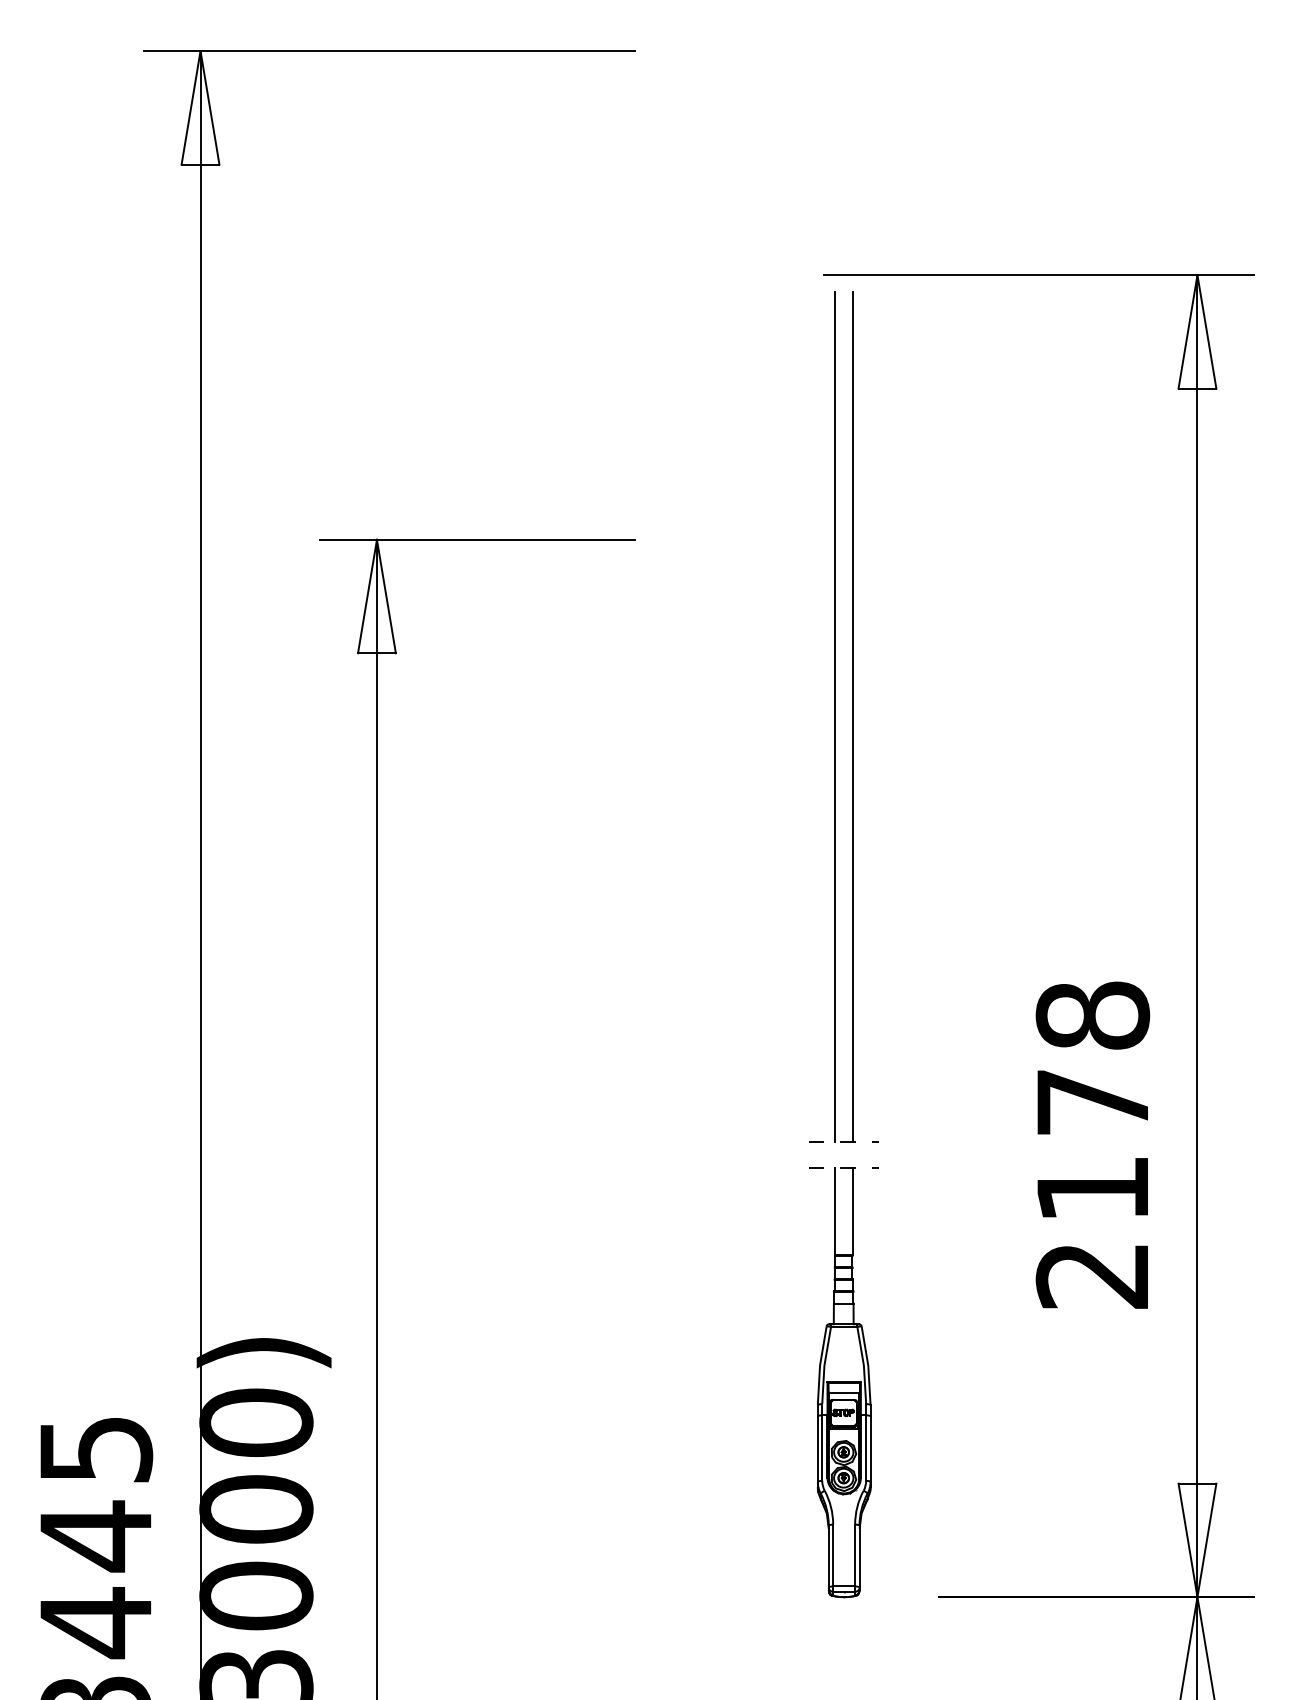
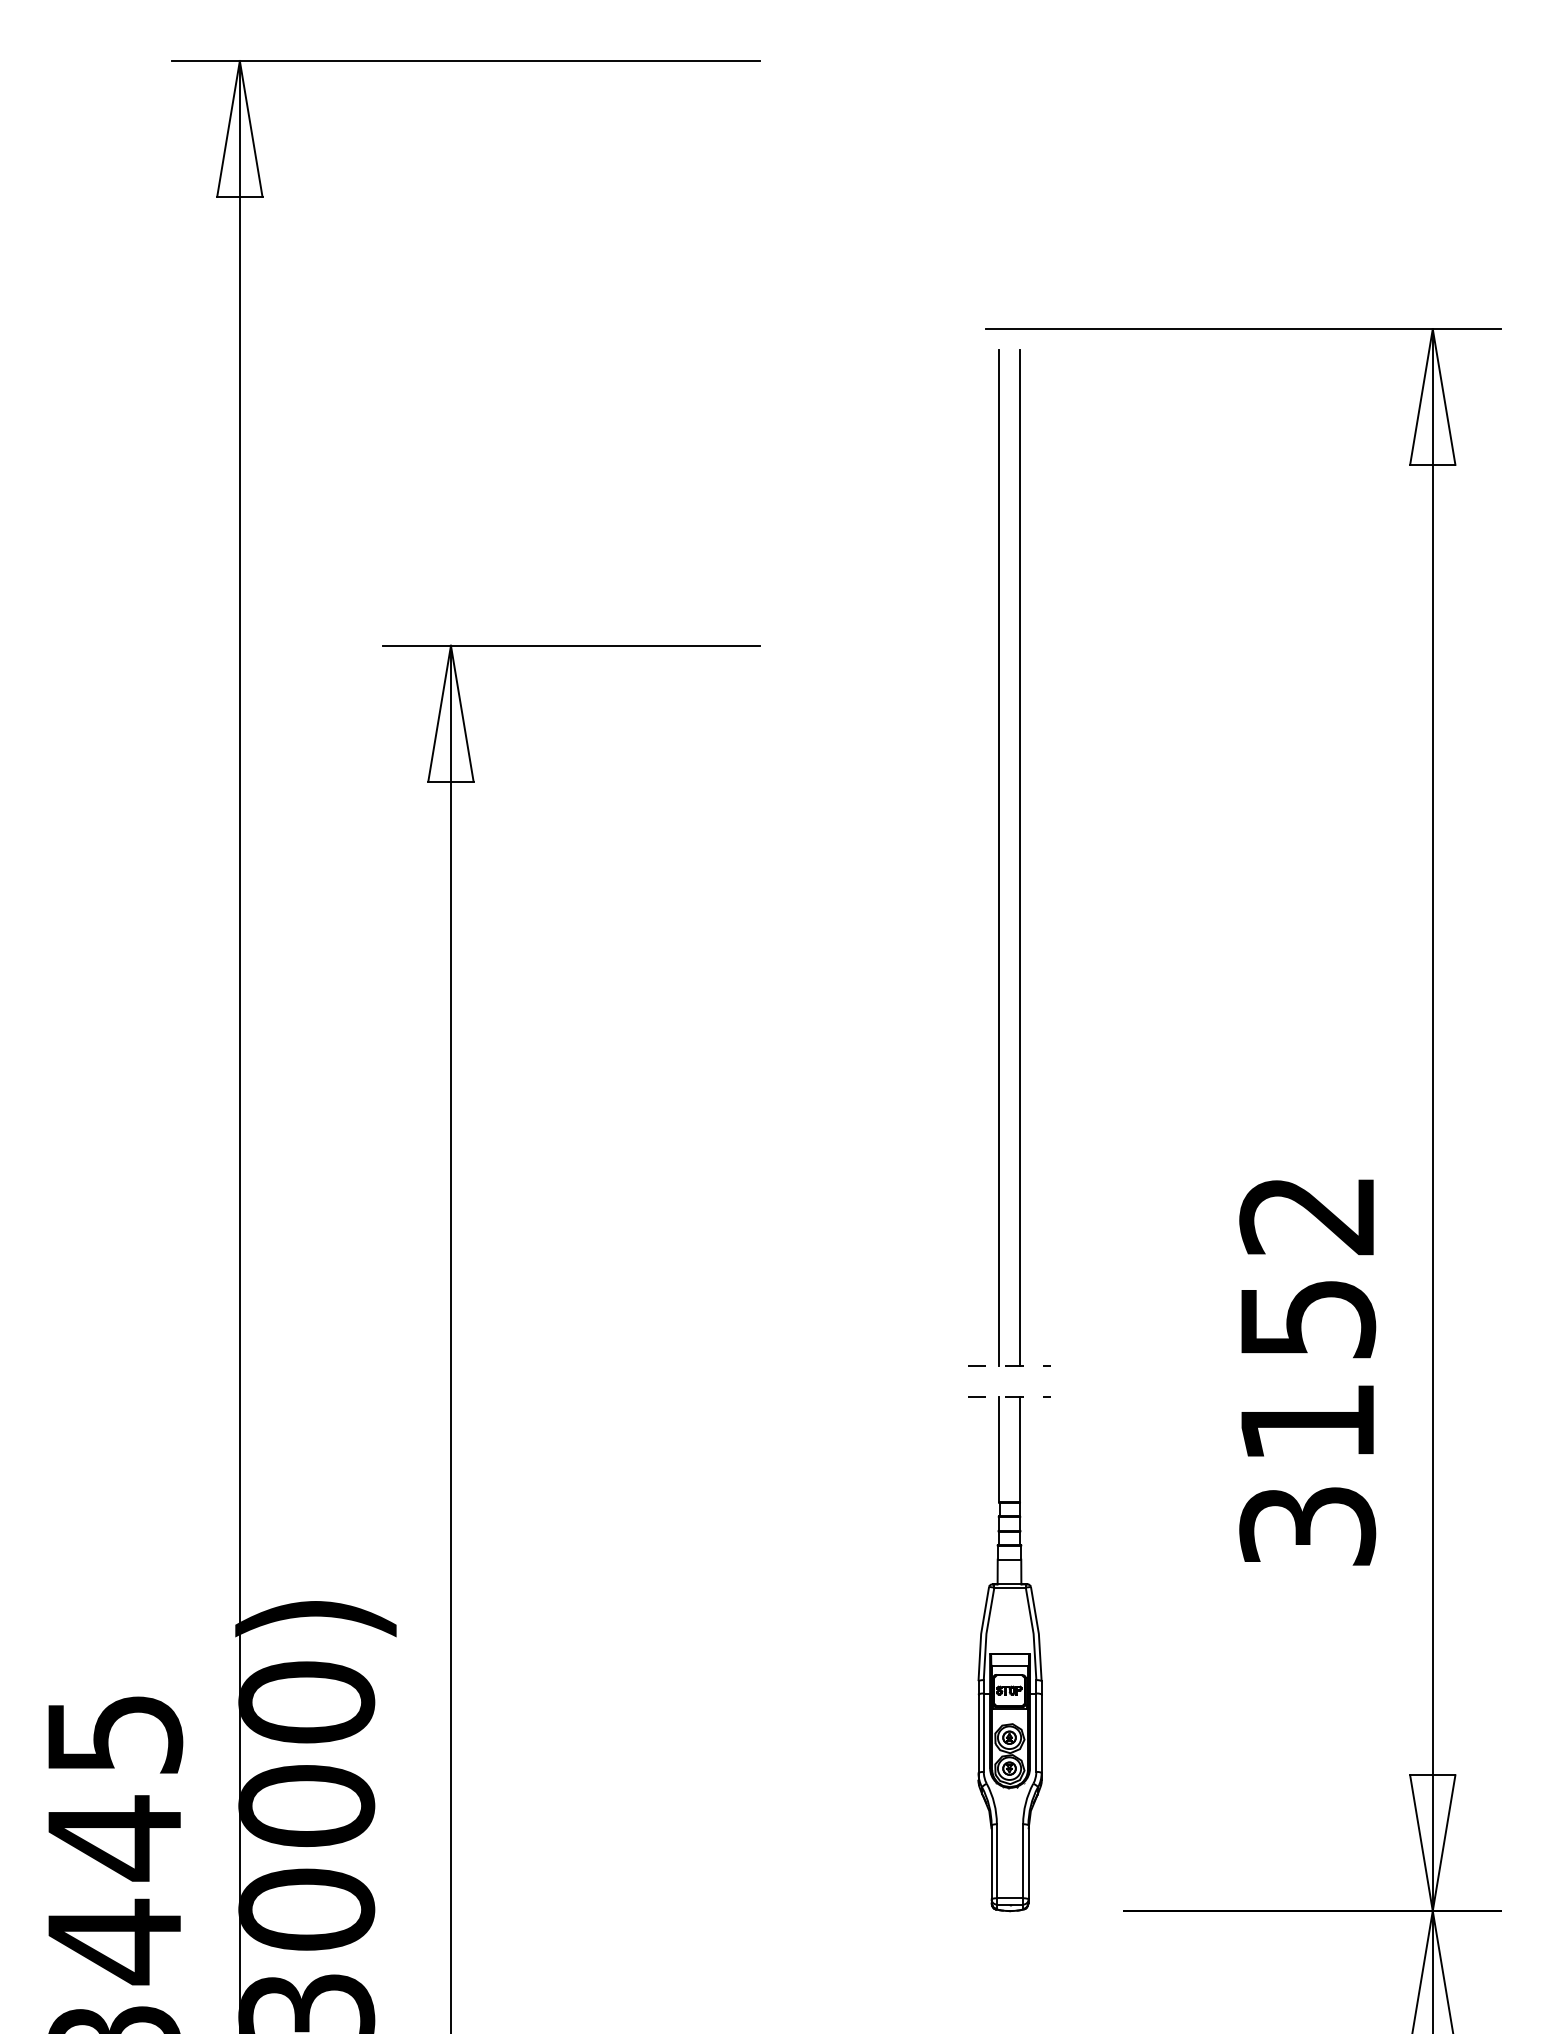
text: (1092, 1144) -> (1307, 1369), 2178 -> 3152

